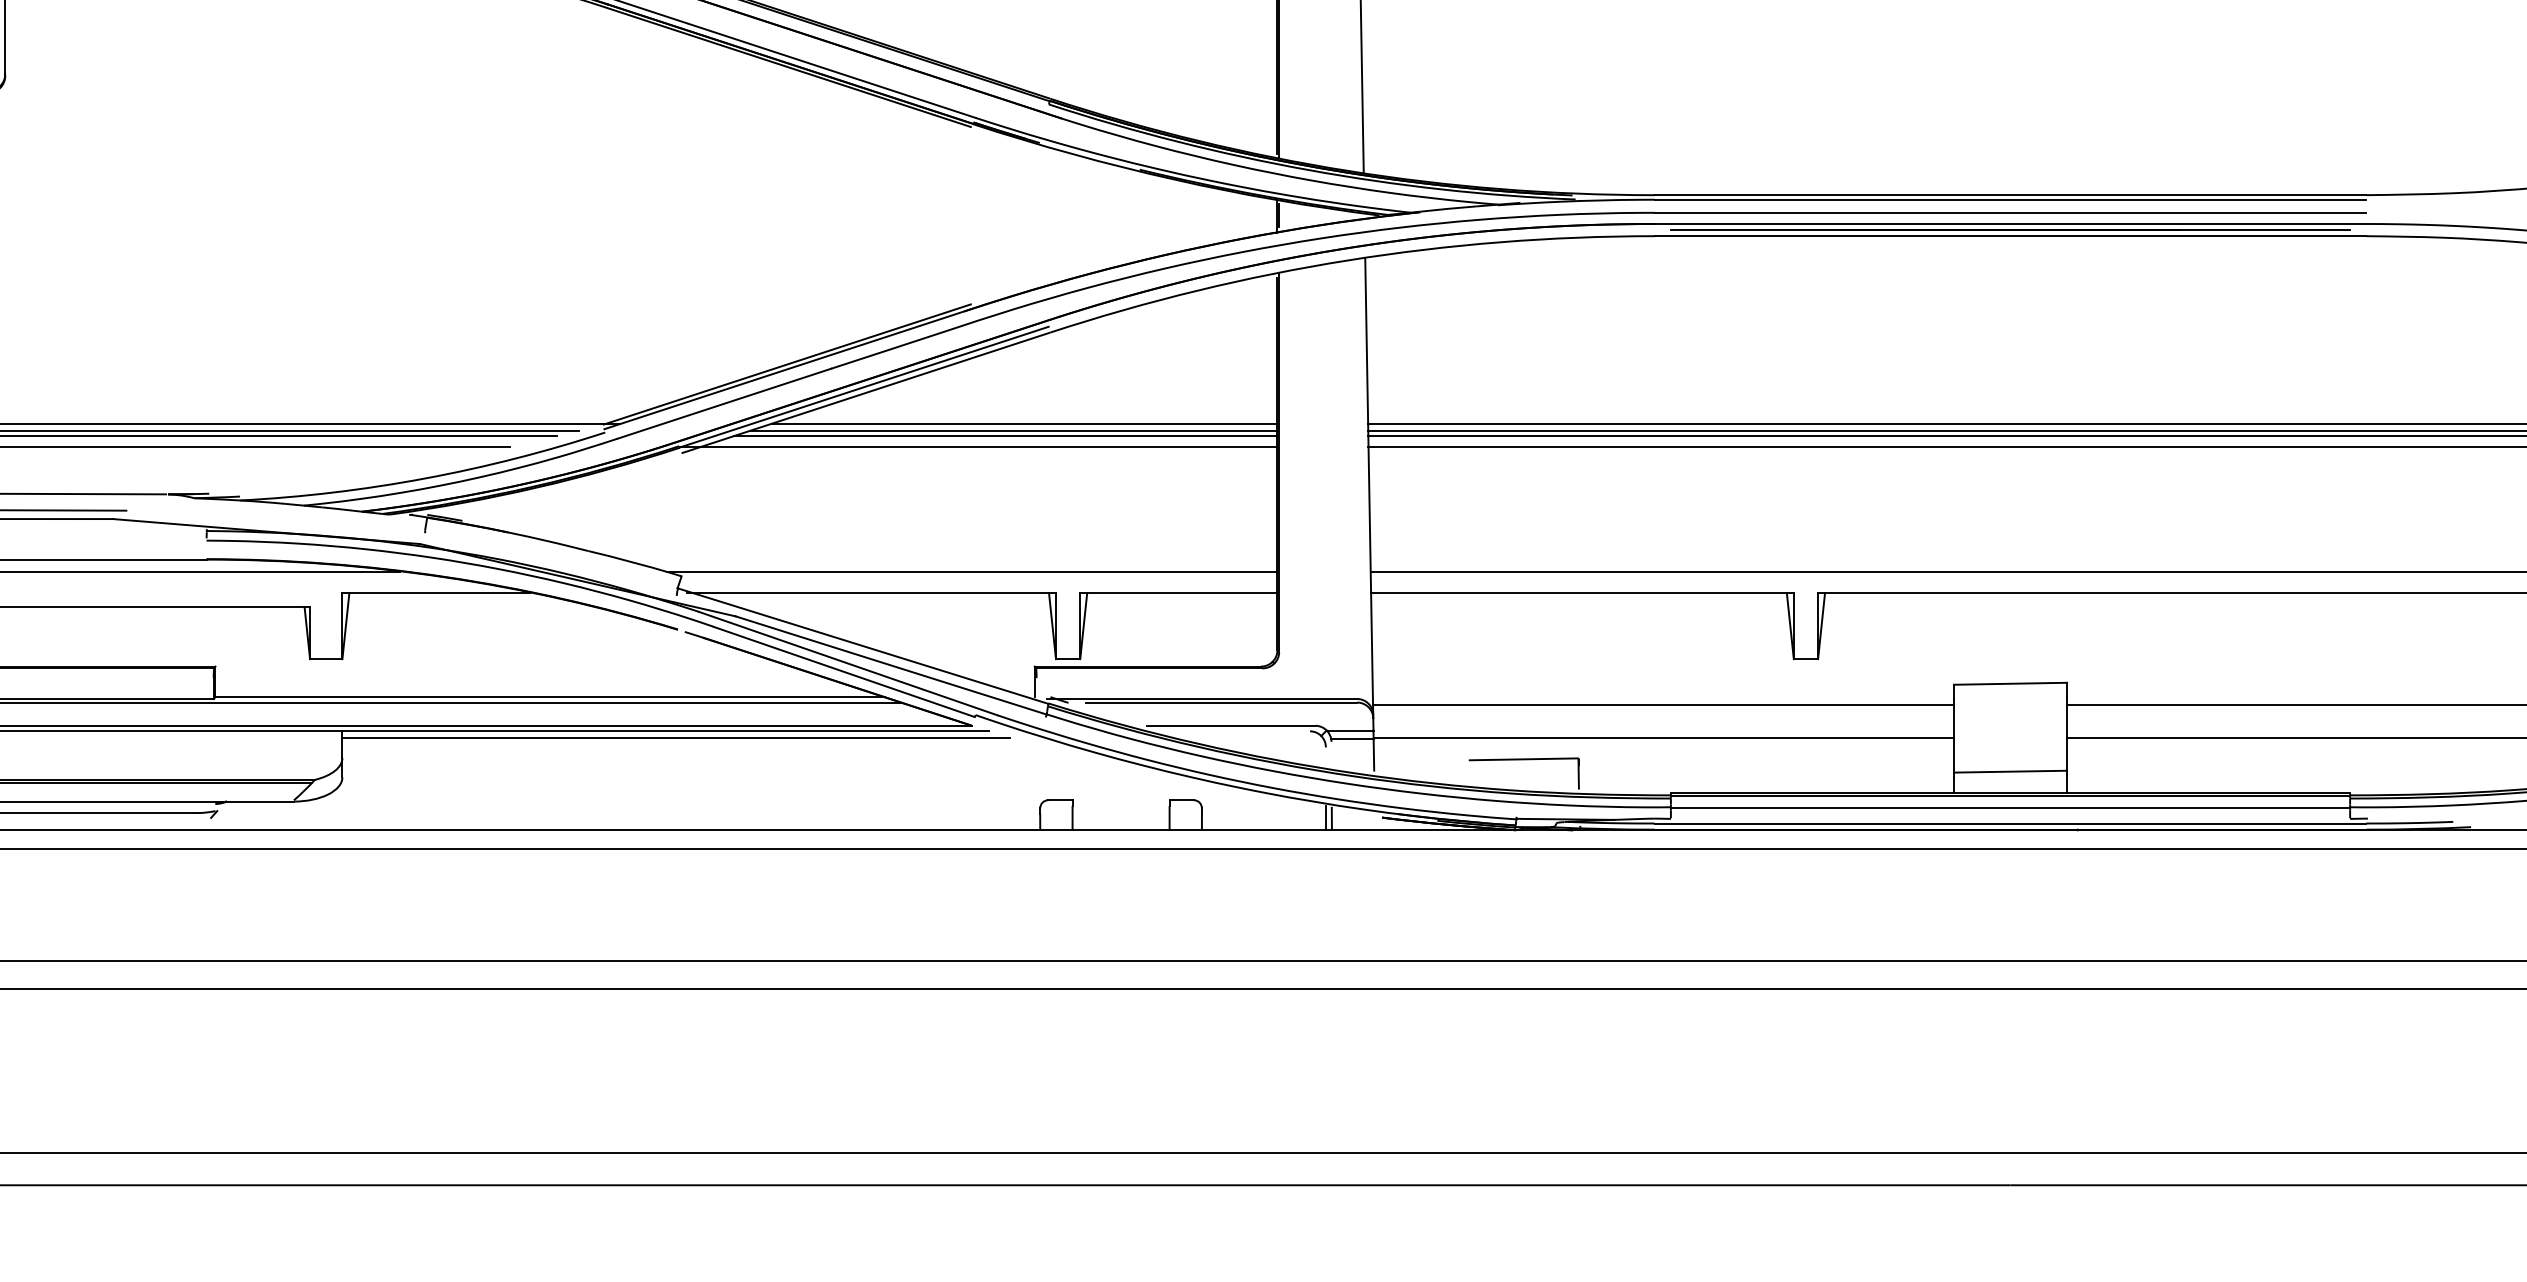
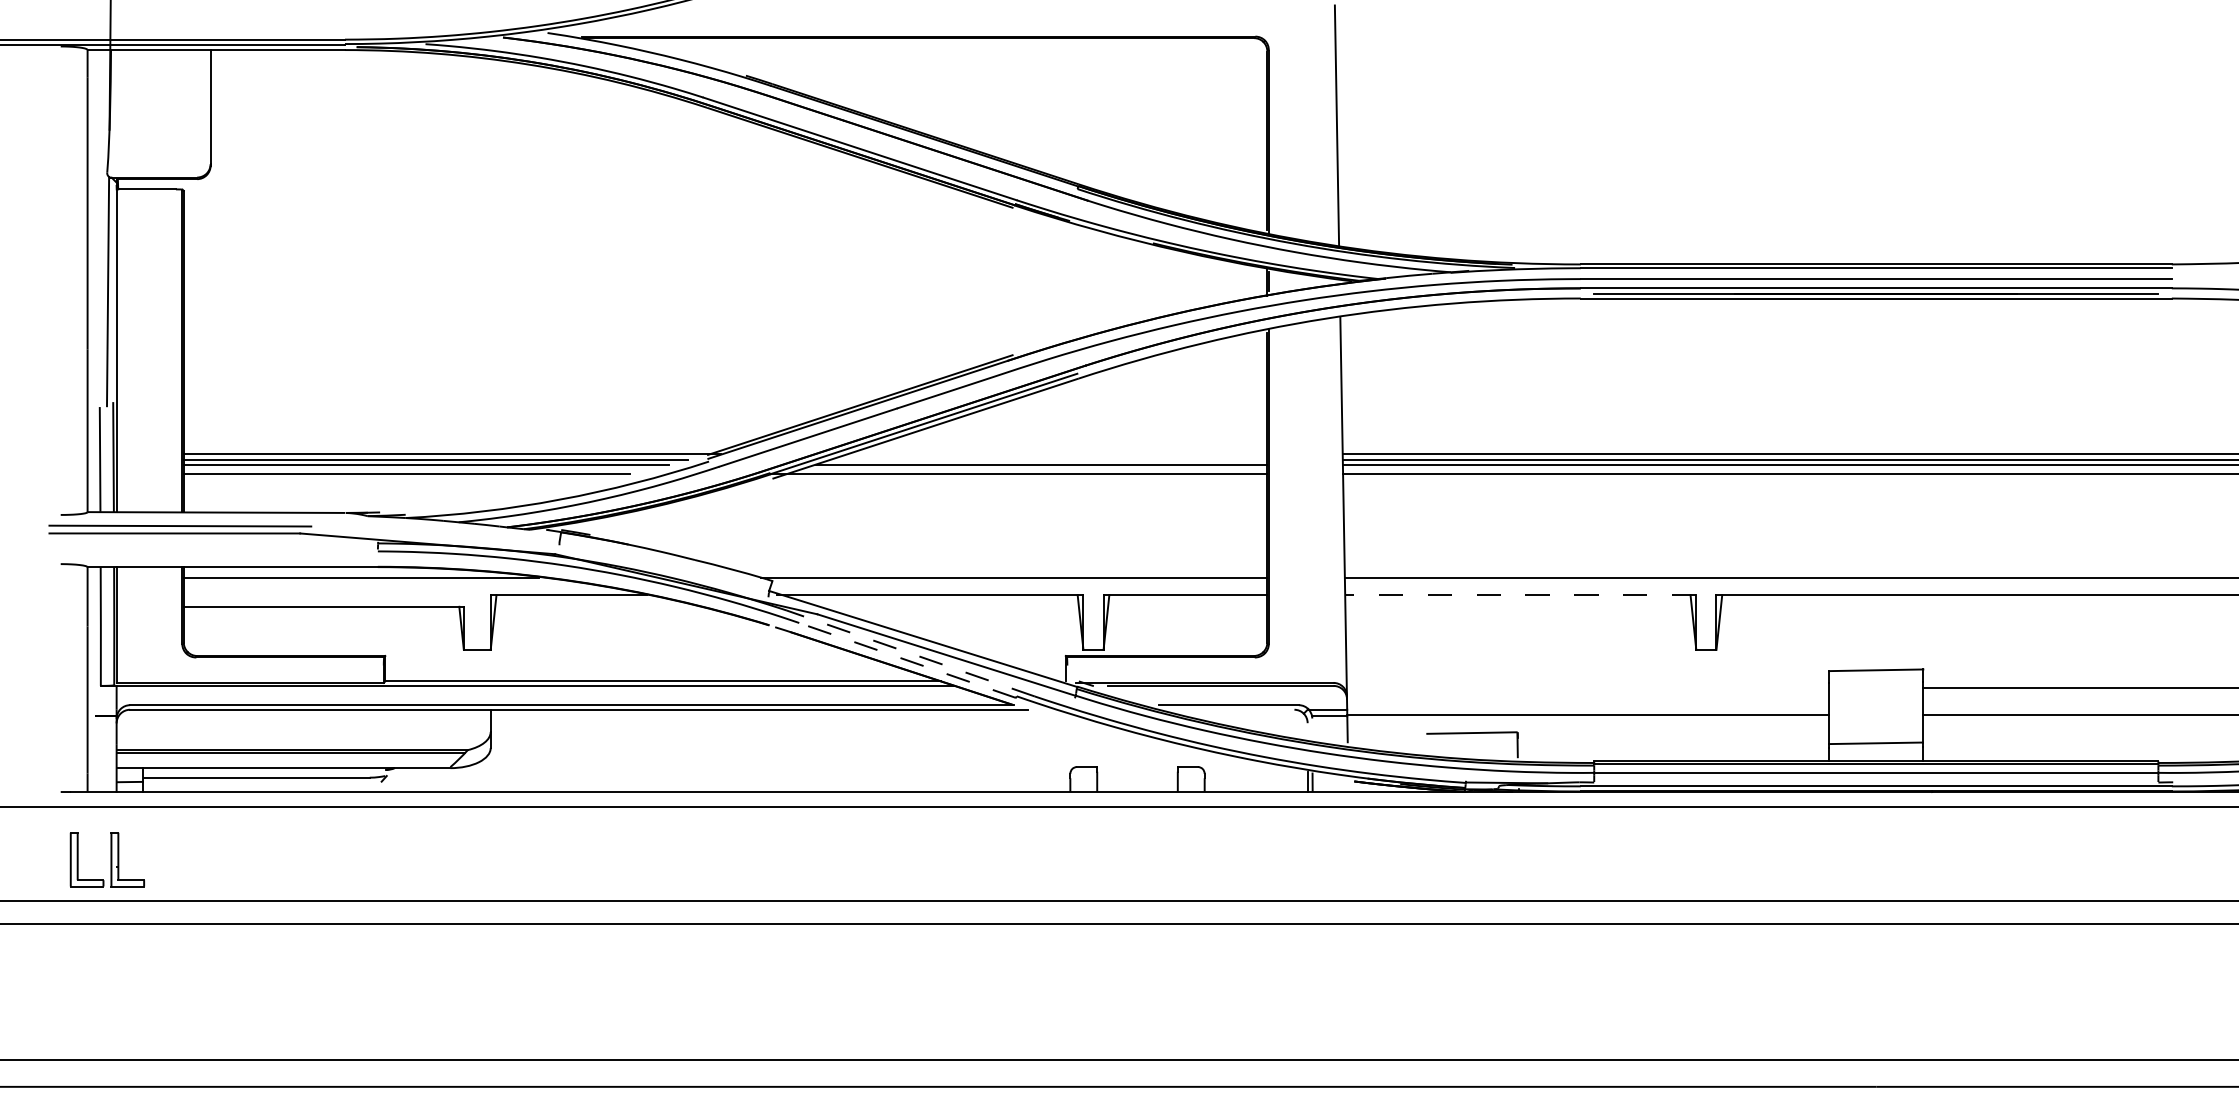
line: (1024, 423) -> (1057, 454), removed
line: (1013, 430) -> (1048, 459), removed
line: (1582, 593) -> (1520, 595), solid -> dashed
line: (847, 663) -> (910, 653), solid -> dashed
line: (844, 671) -> (907, 660), solid -> dashed
line: (1662, 705) -> (1587, 688), removed
line: (675, 738) -> (767, 715), removed

